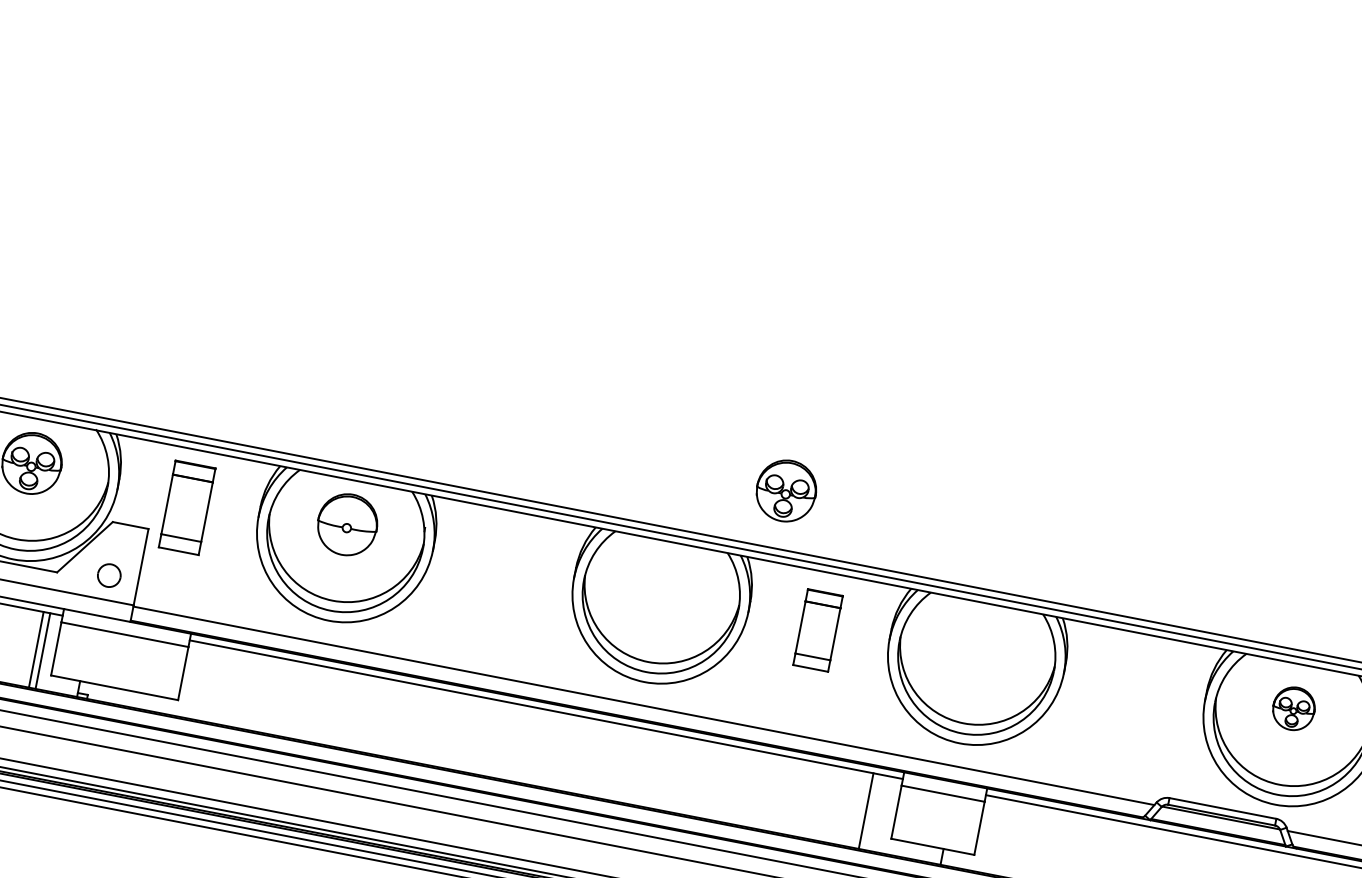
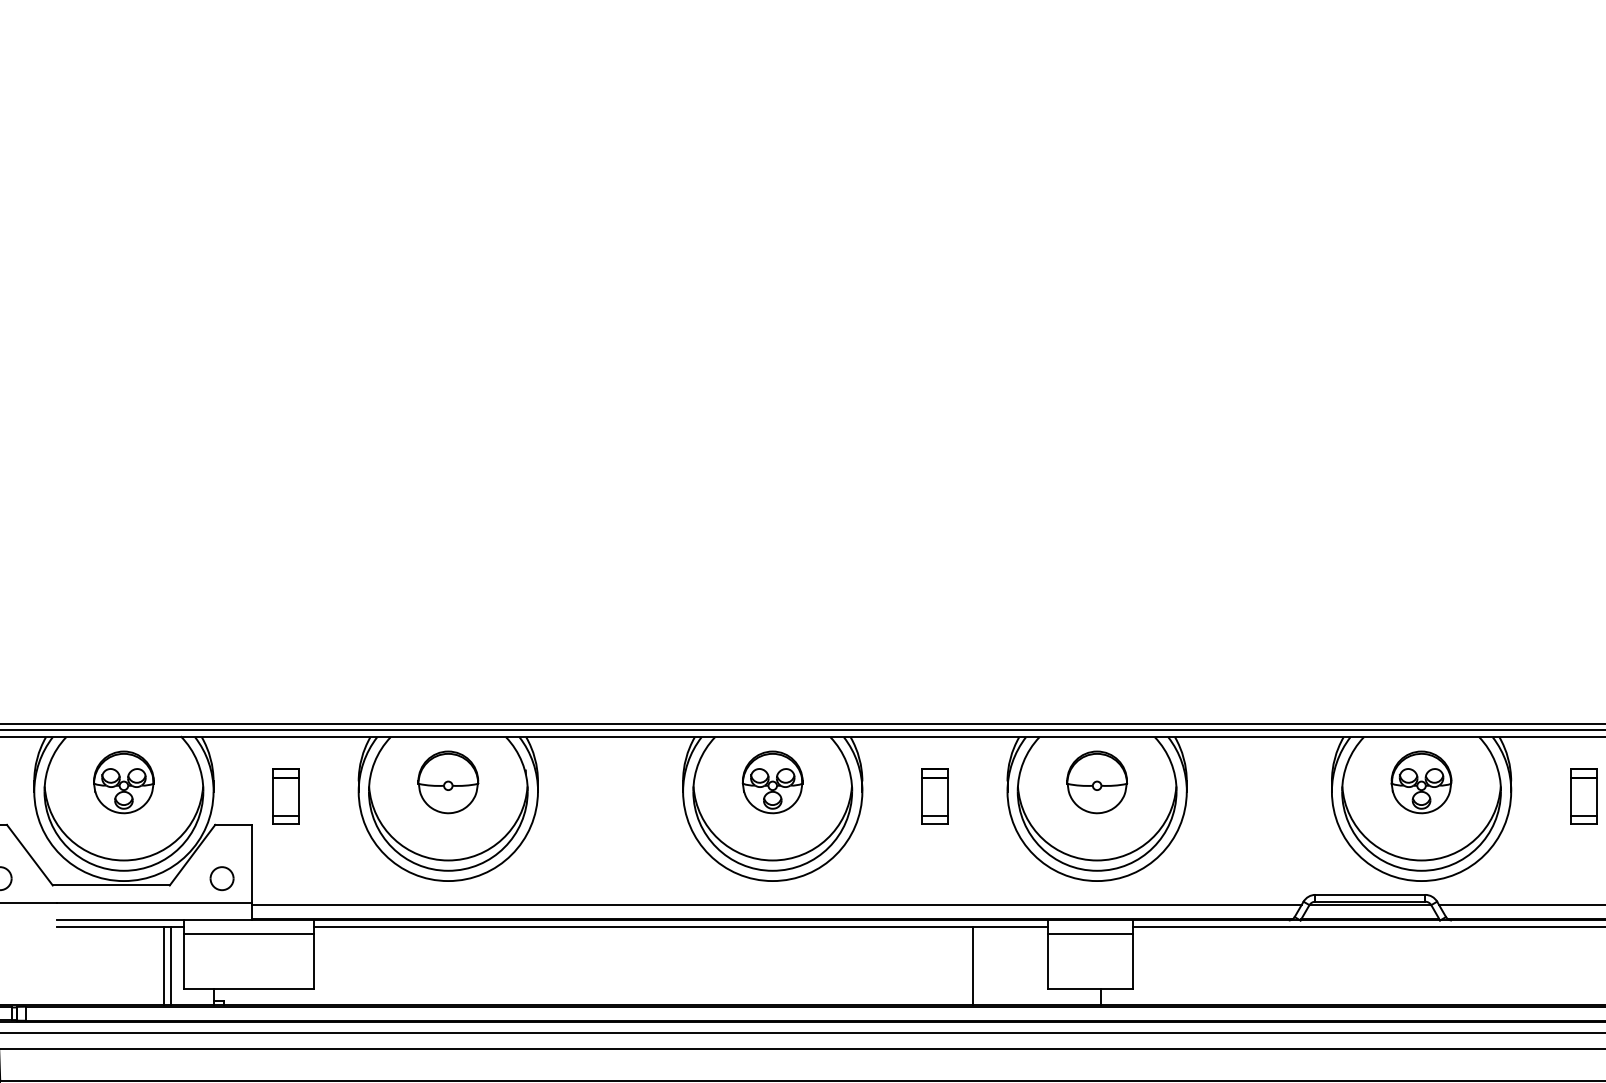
part: (786, 491) -> (772, 782), moved
part: (186, 507) -> (285, 796), size x0.62
part: (817, 630) -> (934, 796), size x0.71
part: (978, 647) -> (1097, 782), added
part: (1293, 708) -> (1421, 782), size x1.43
line: (866, 811) -> (973, 966), moved

